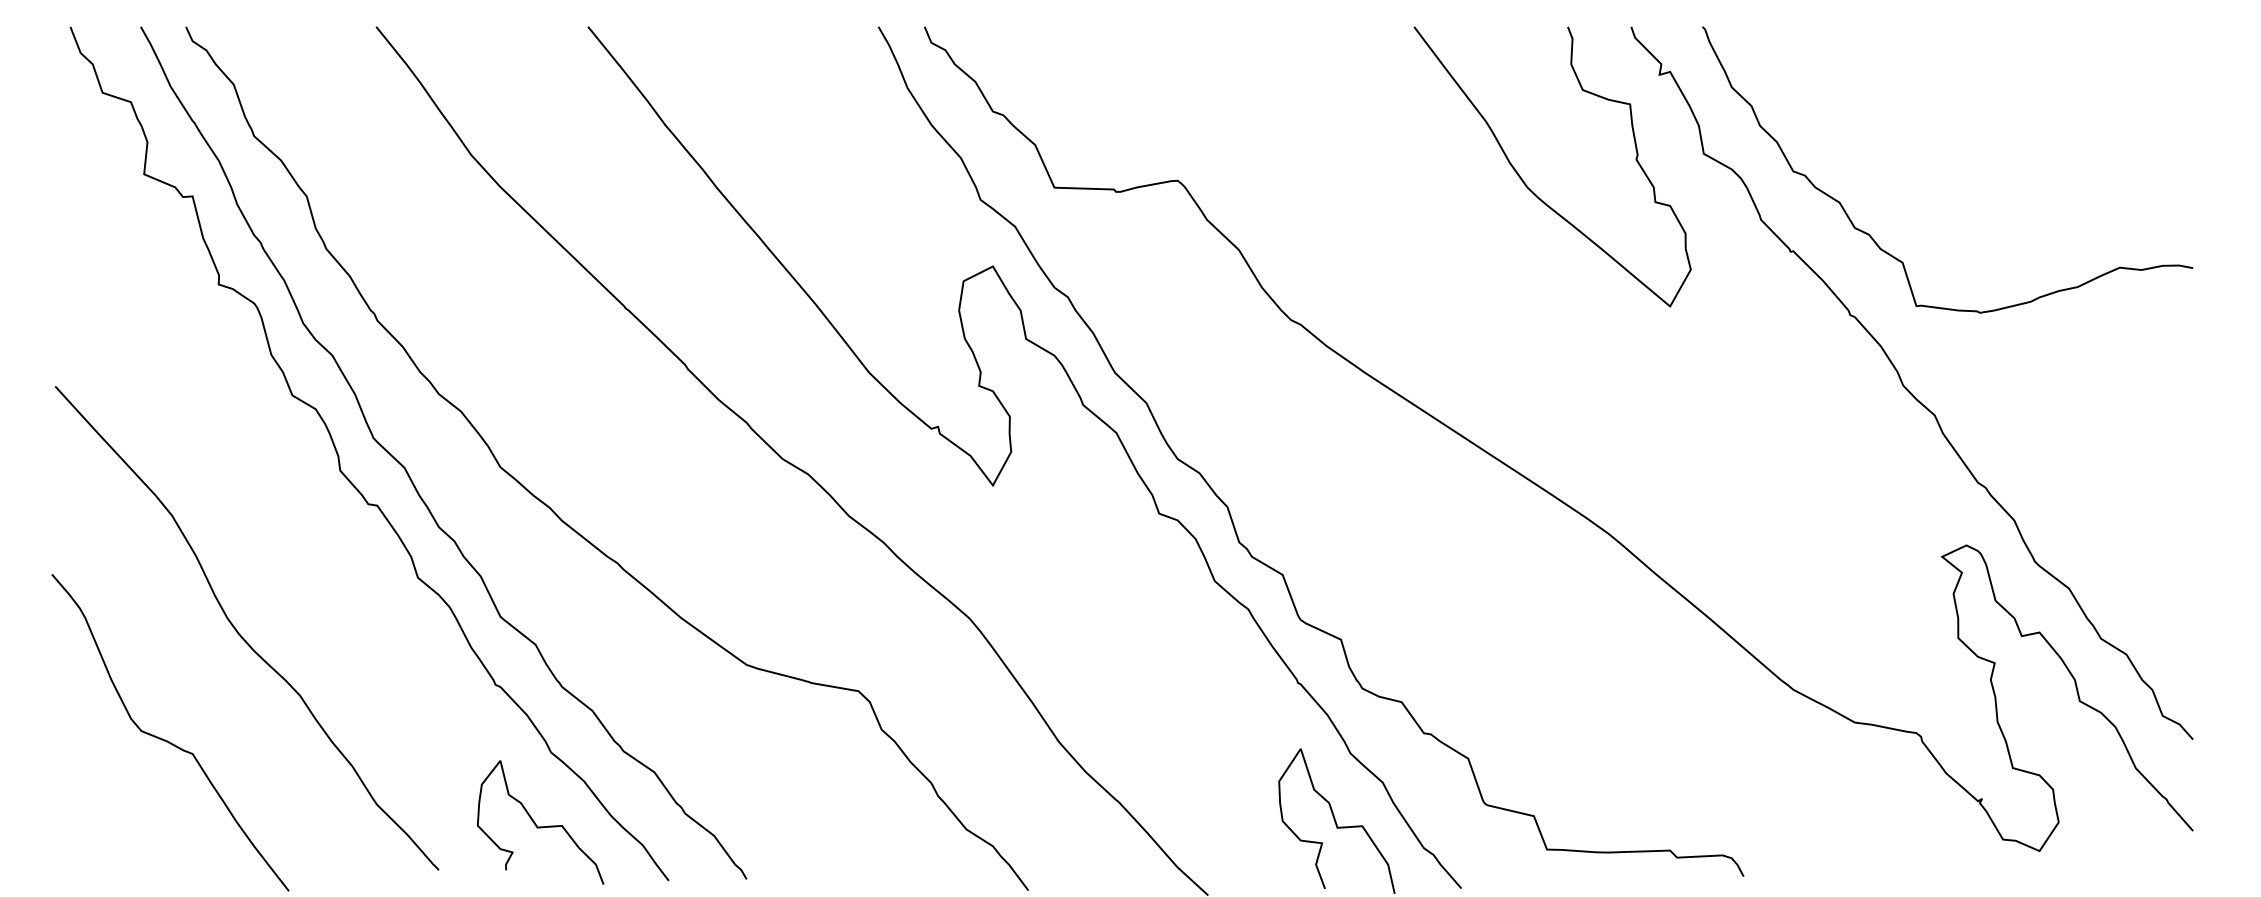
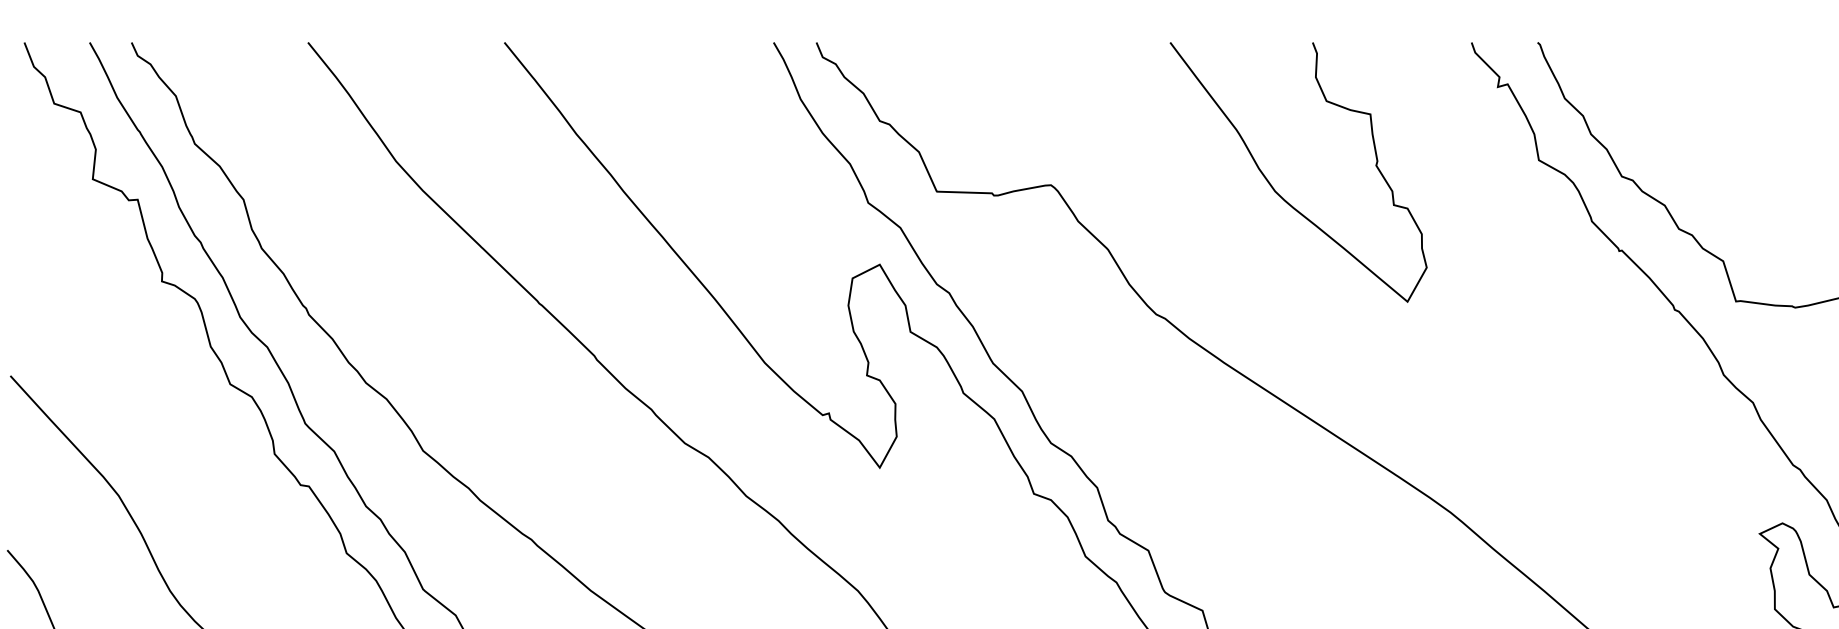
curve: (1527, 185) -> (1275, 189), moved

